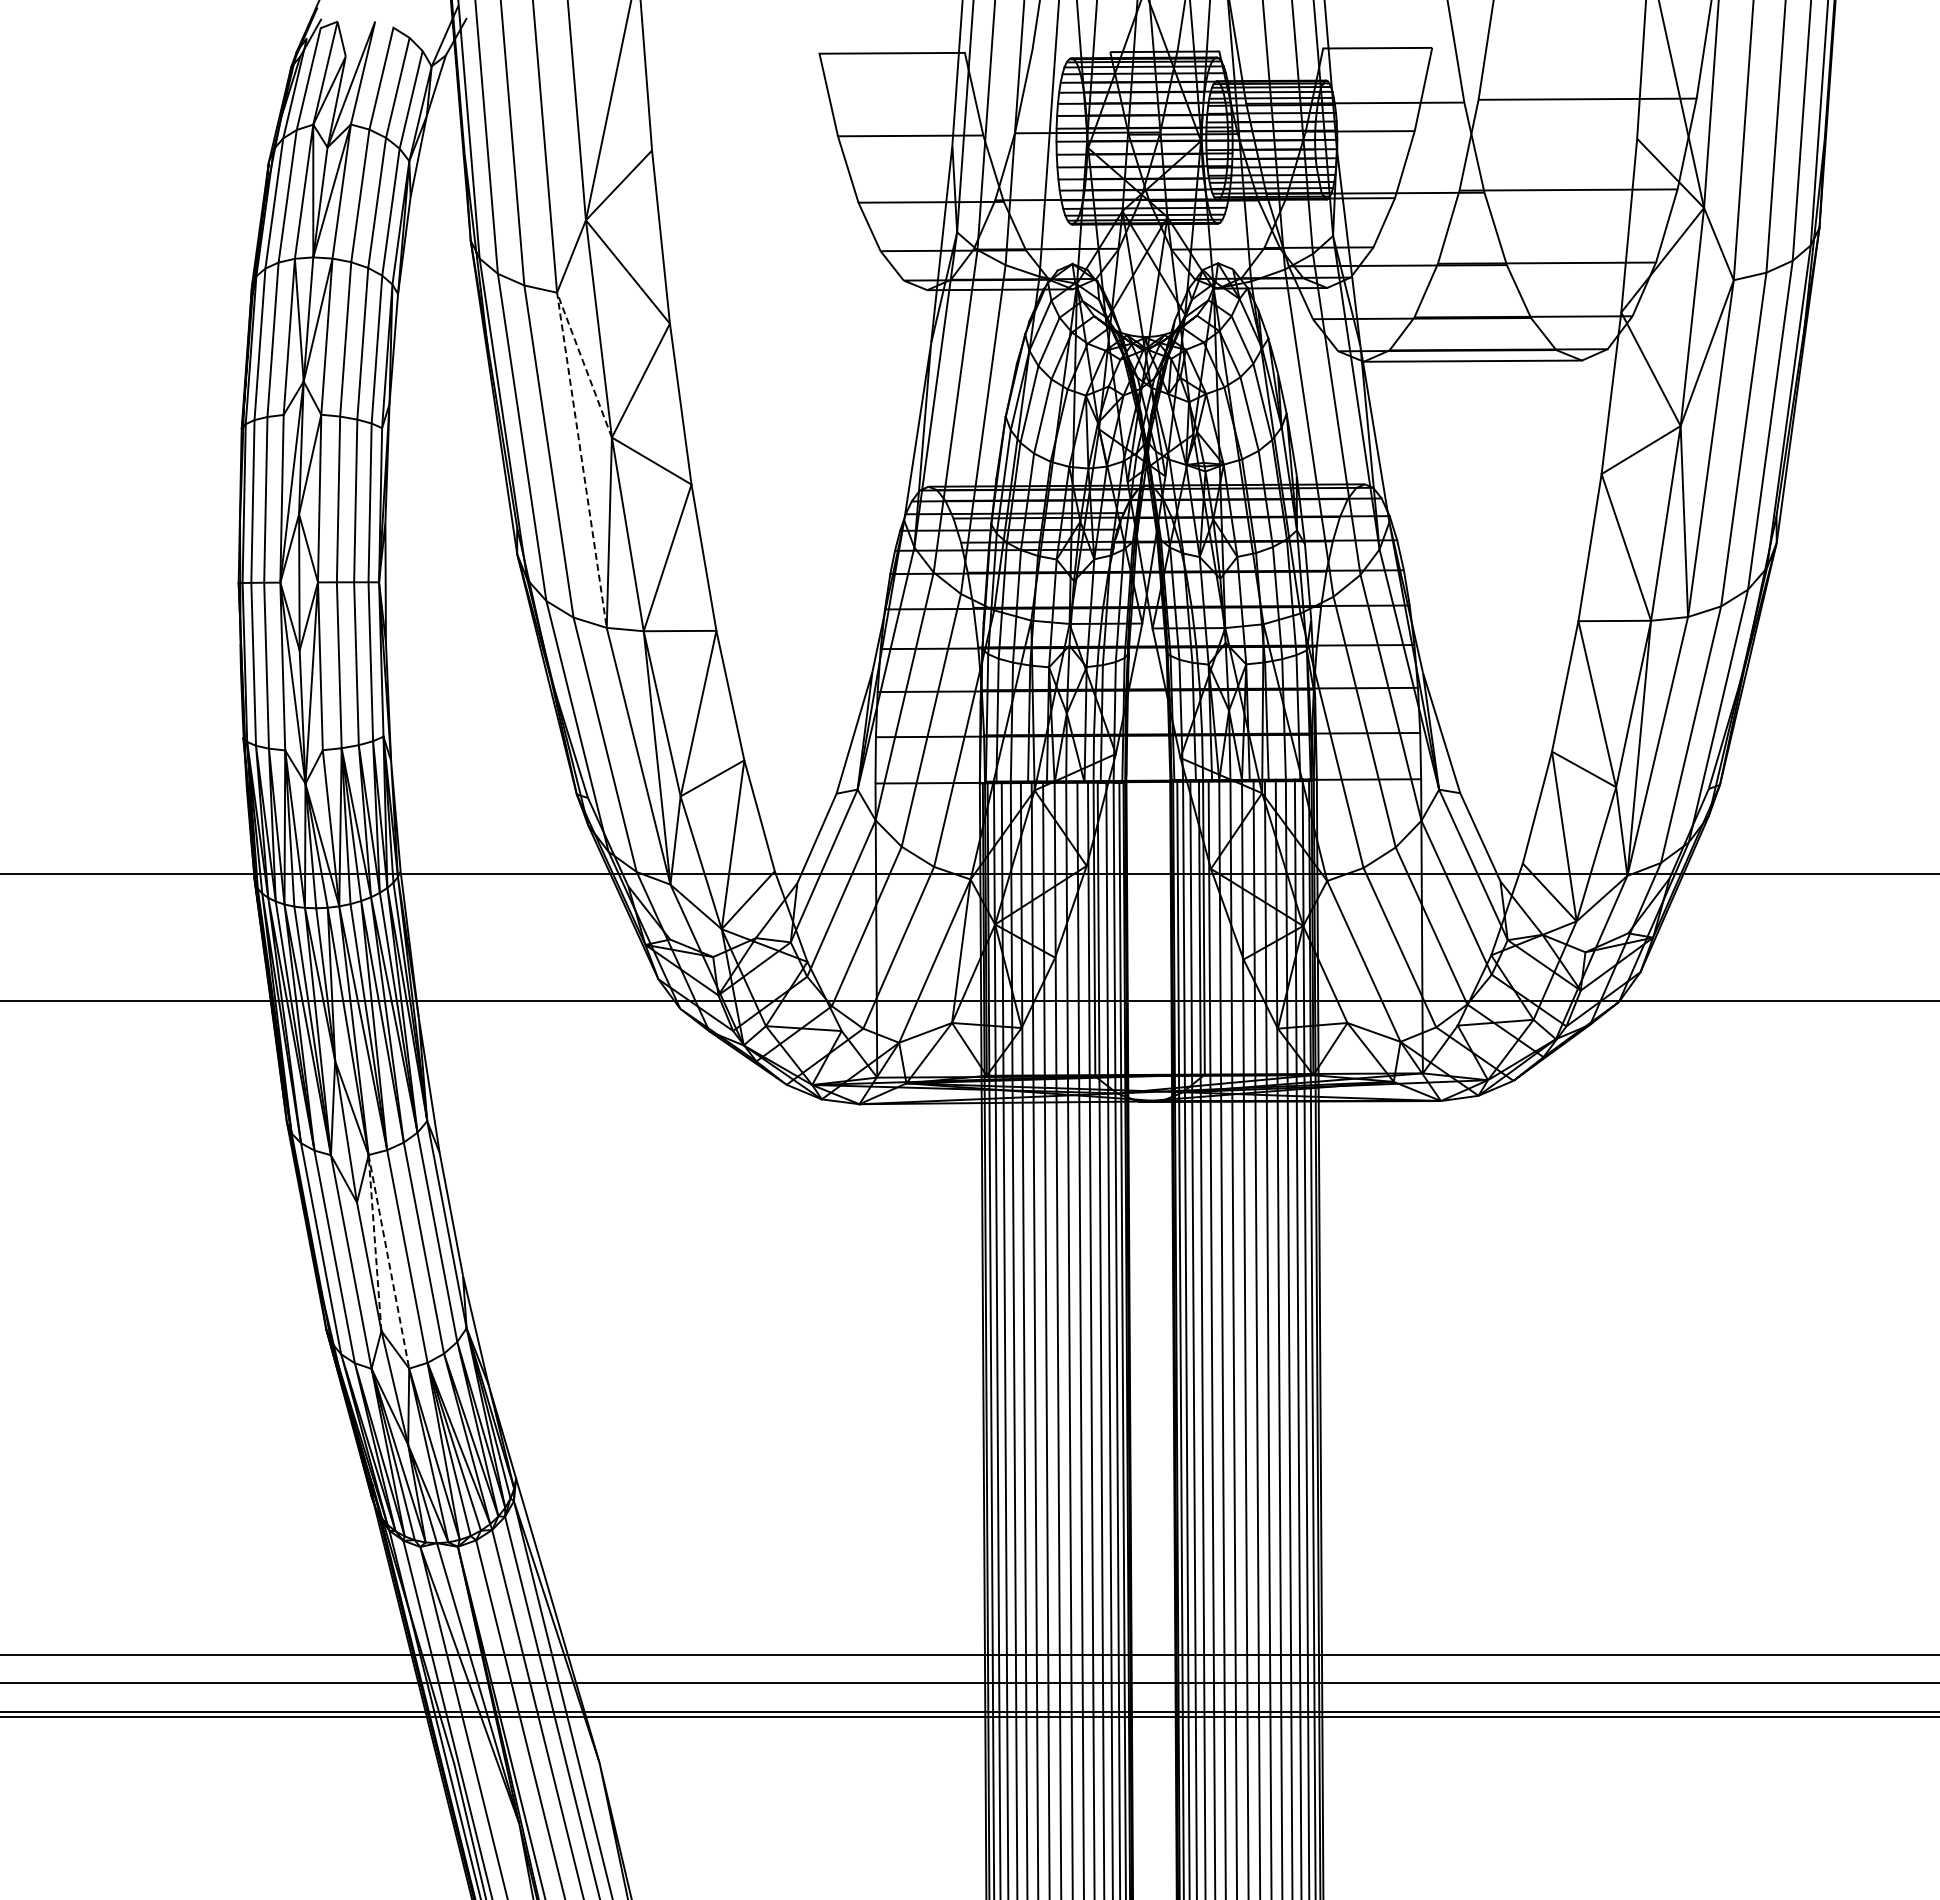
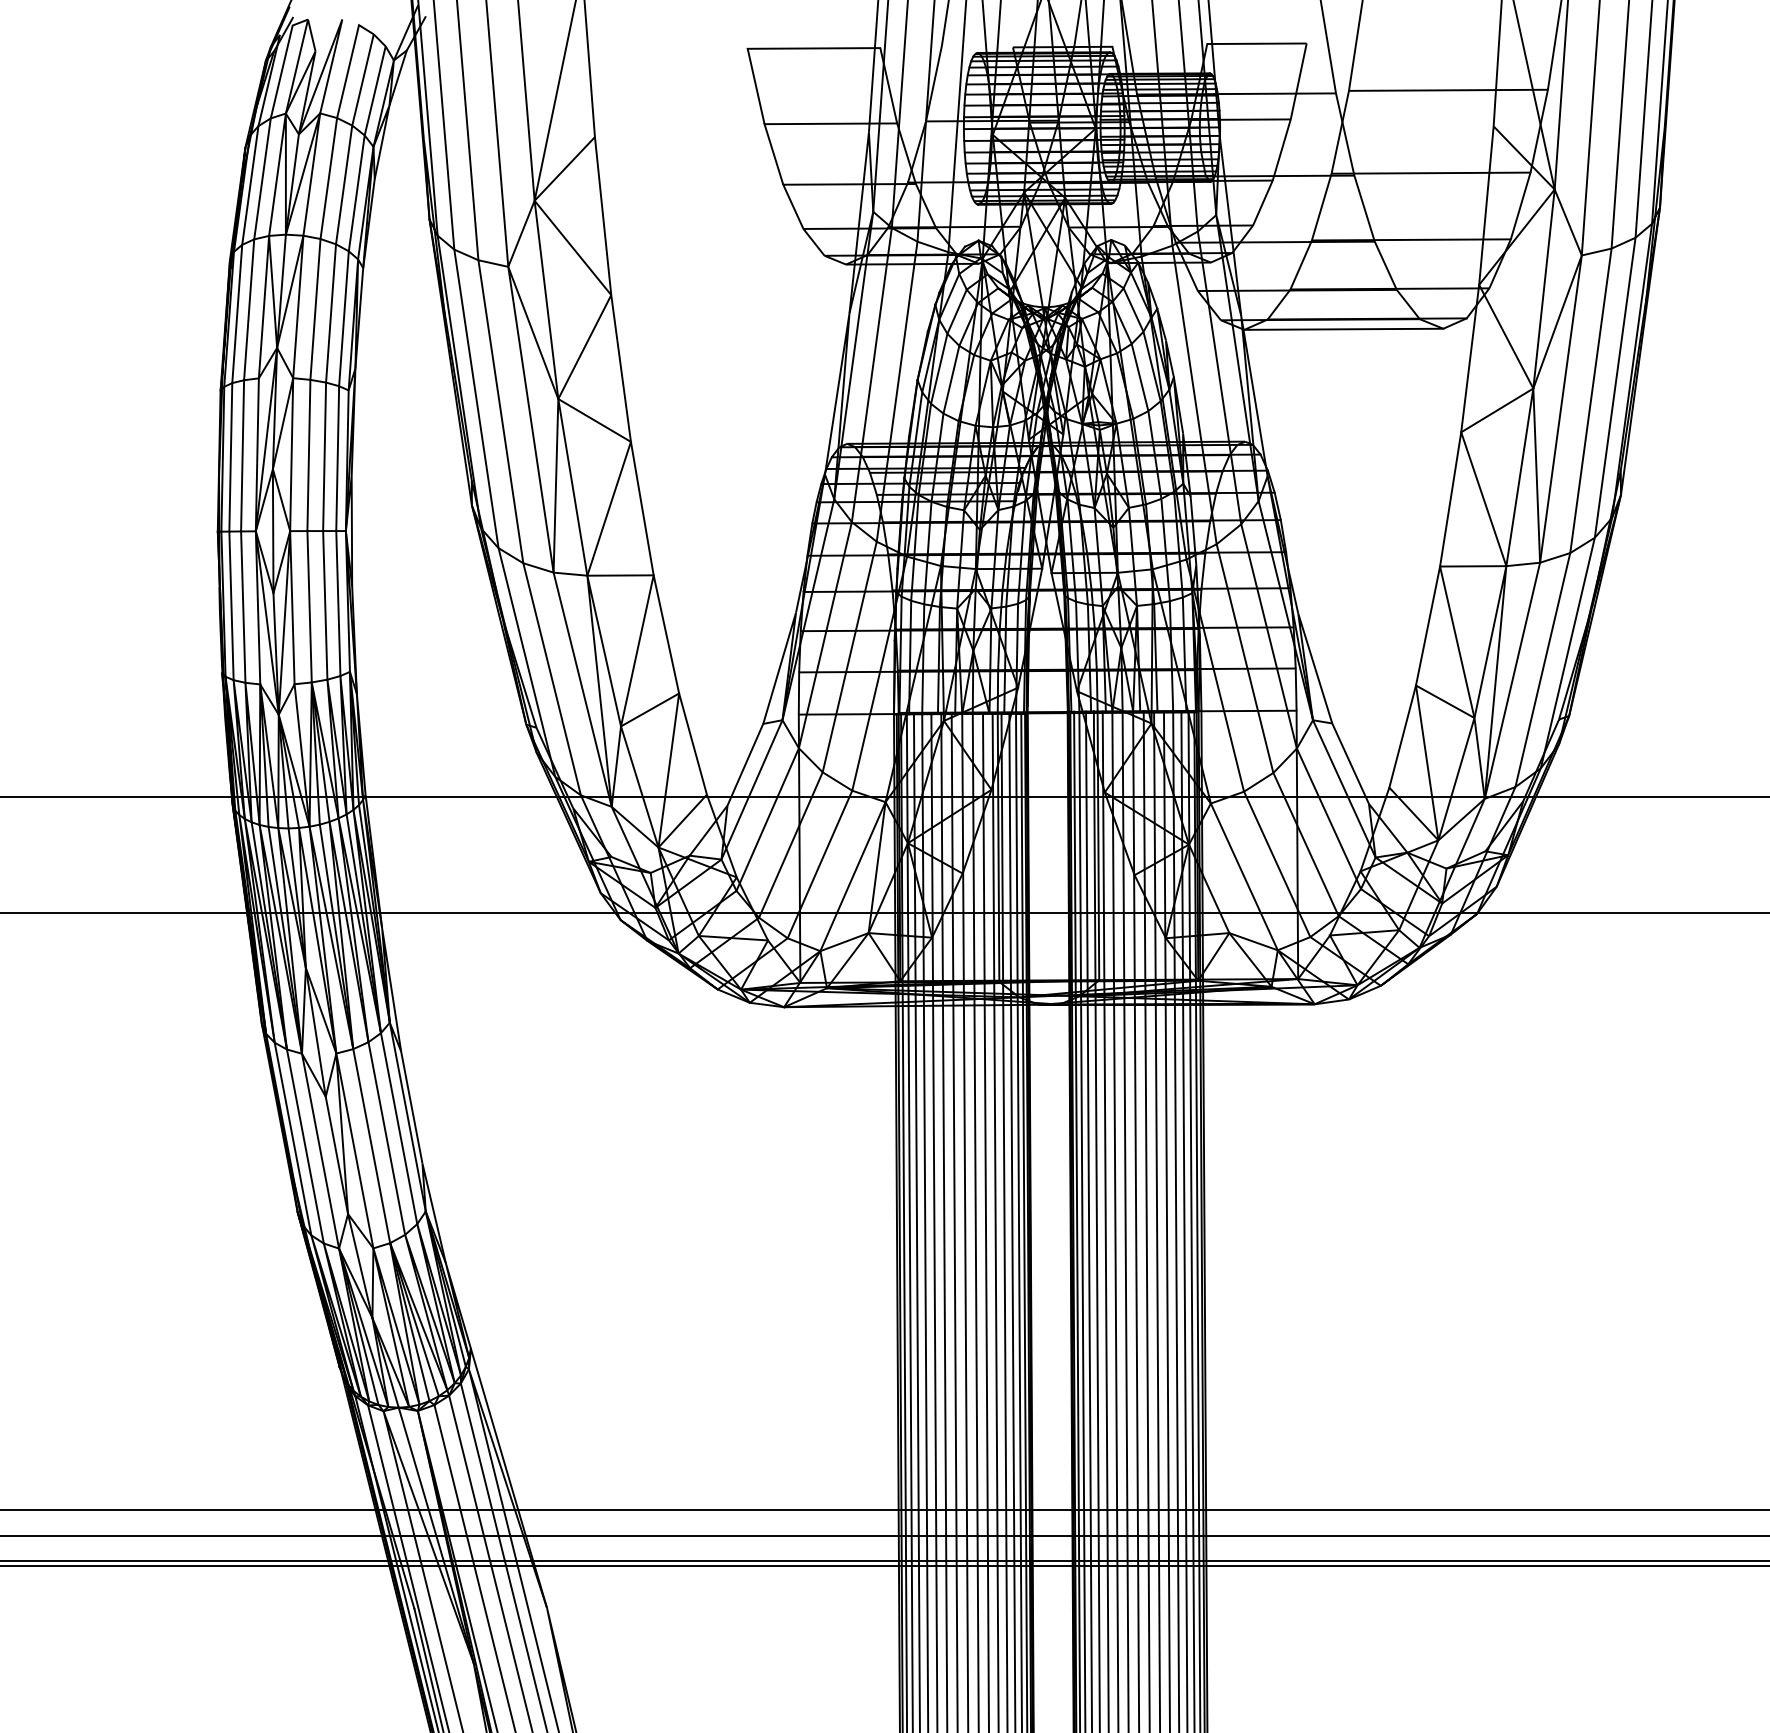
line: (570, 383) -> (520, 349), dashed -> solid
line: (372, 1174) -> (339, 1071), dashed -> solid

